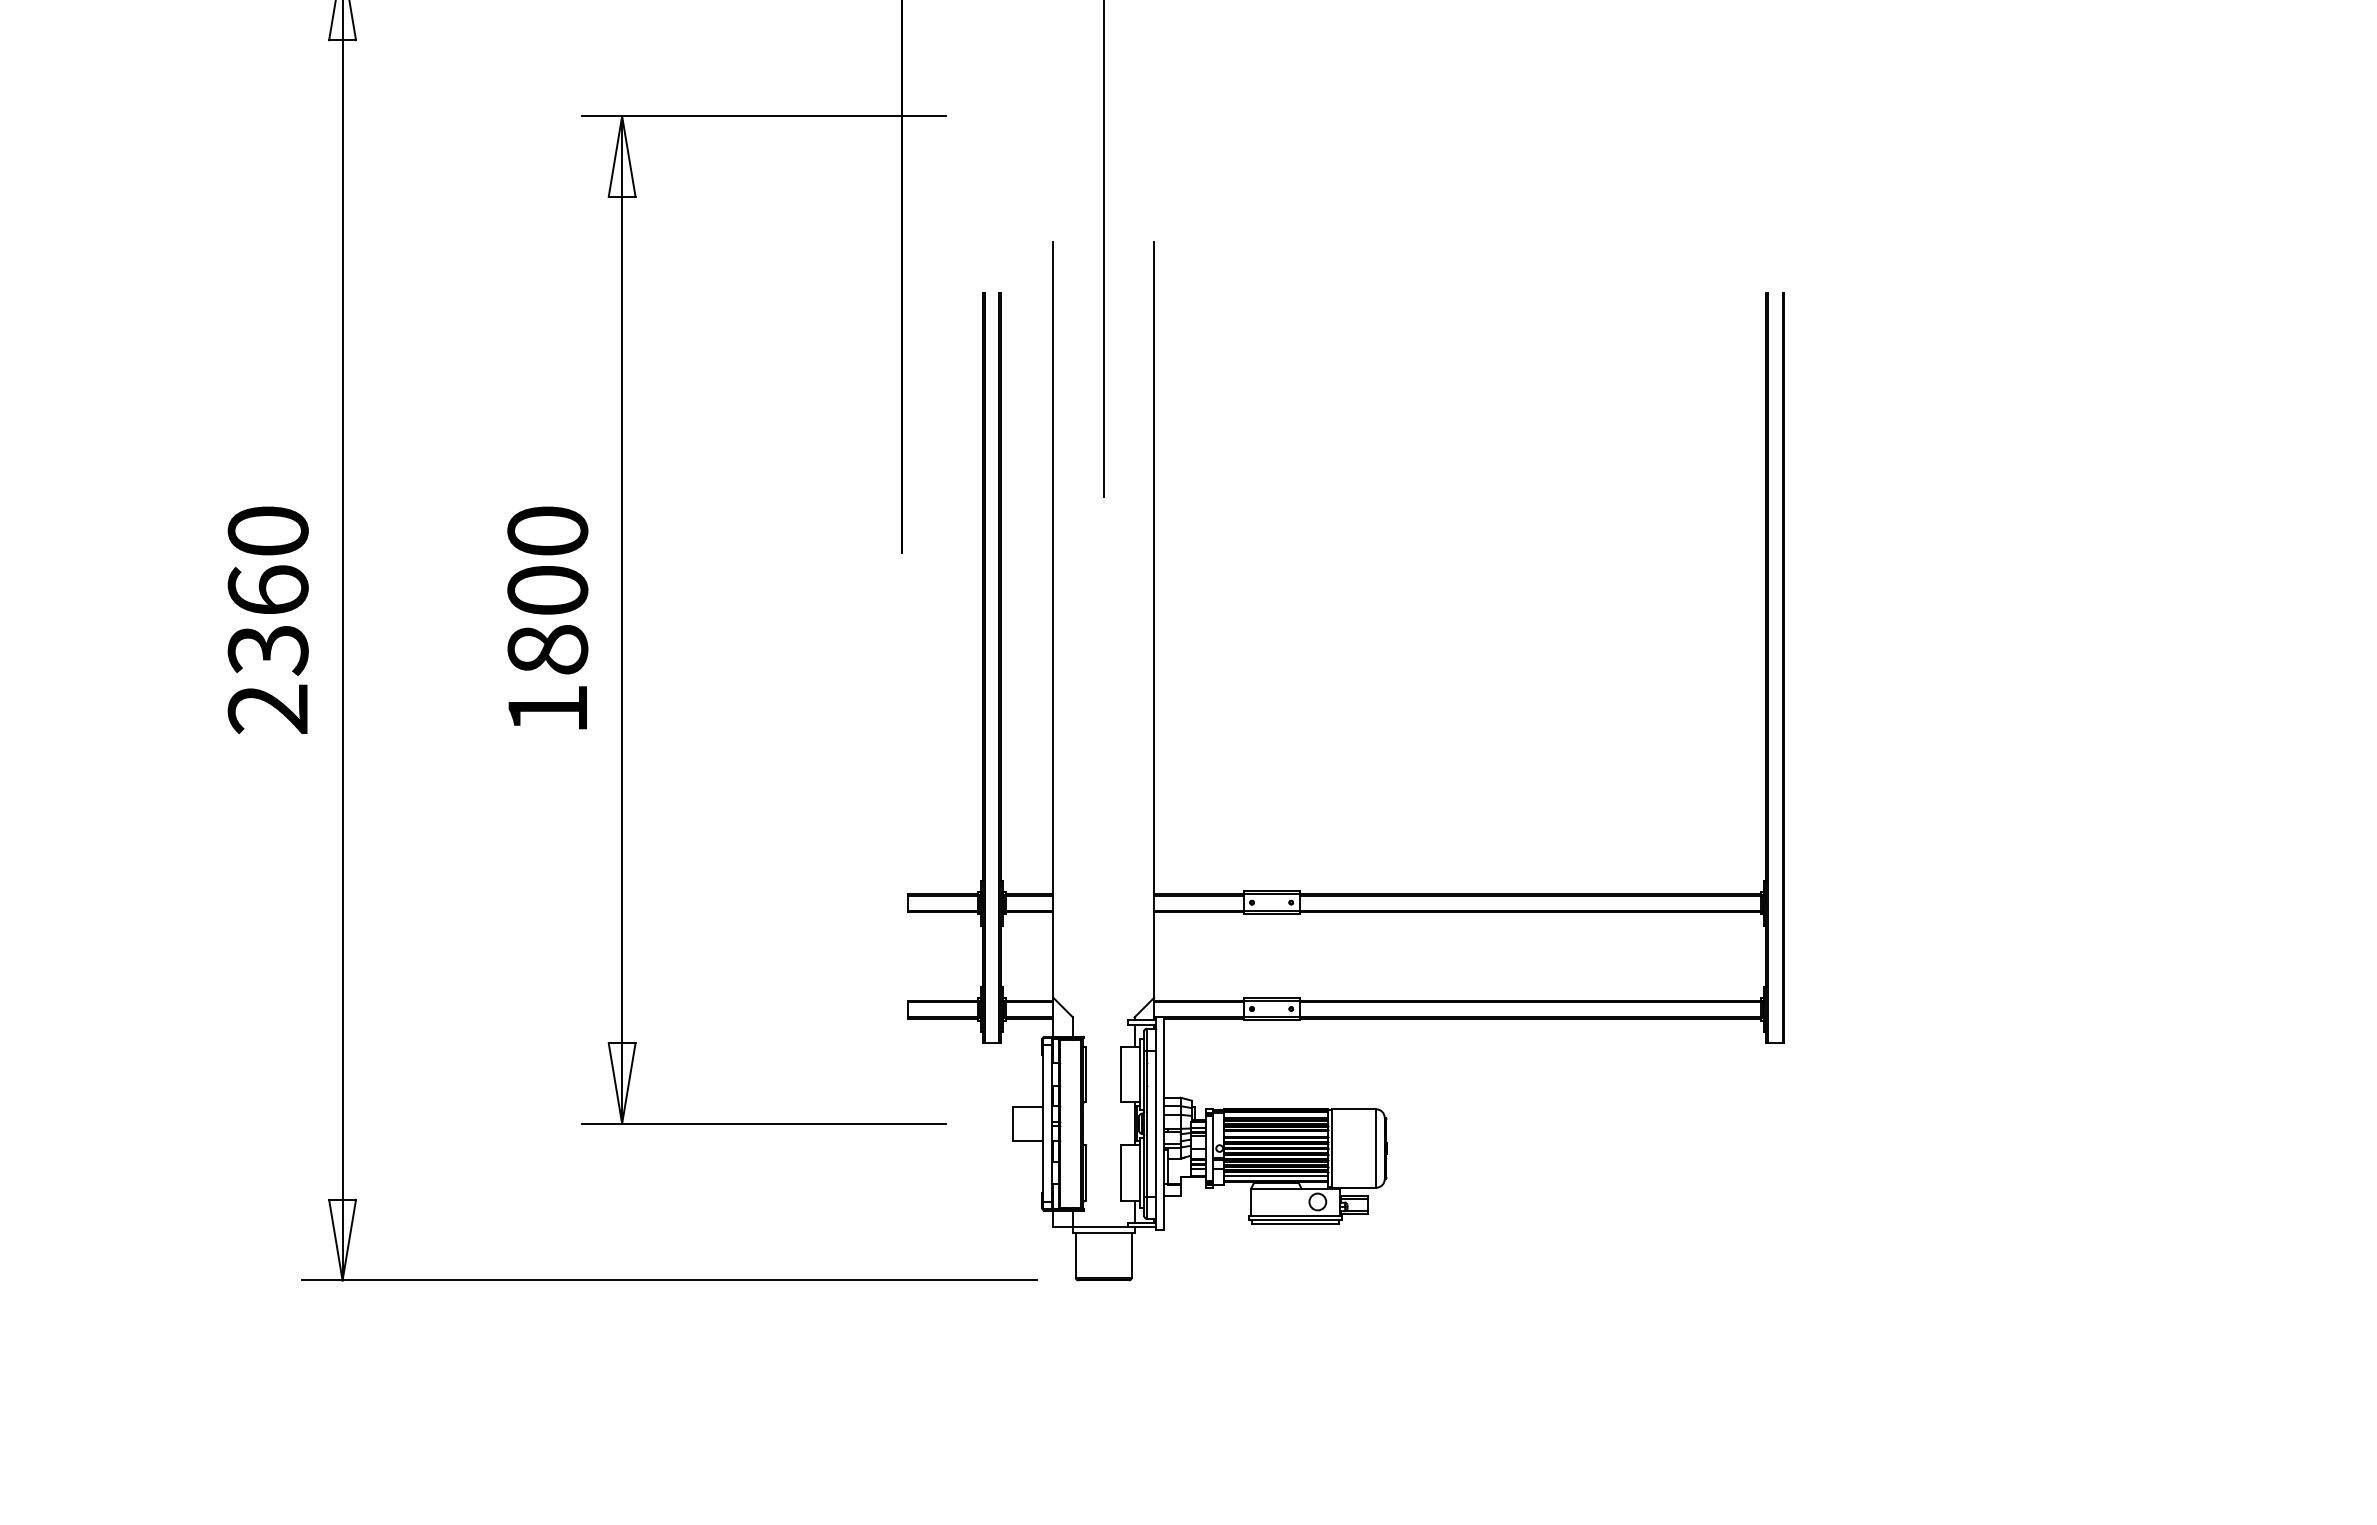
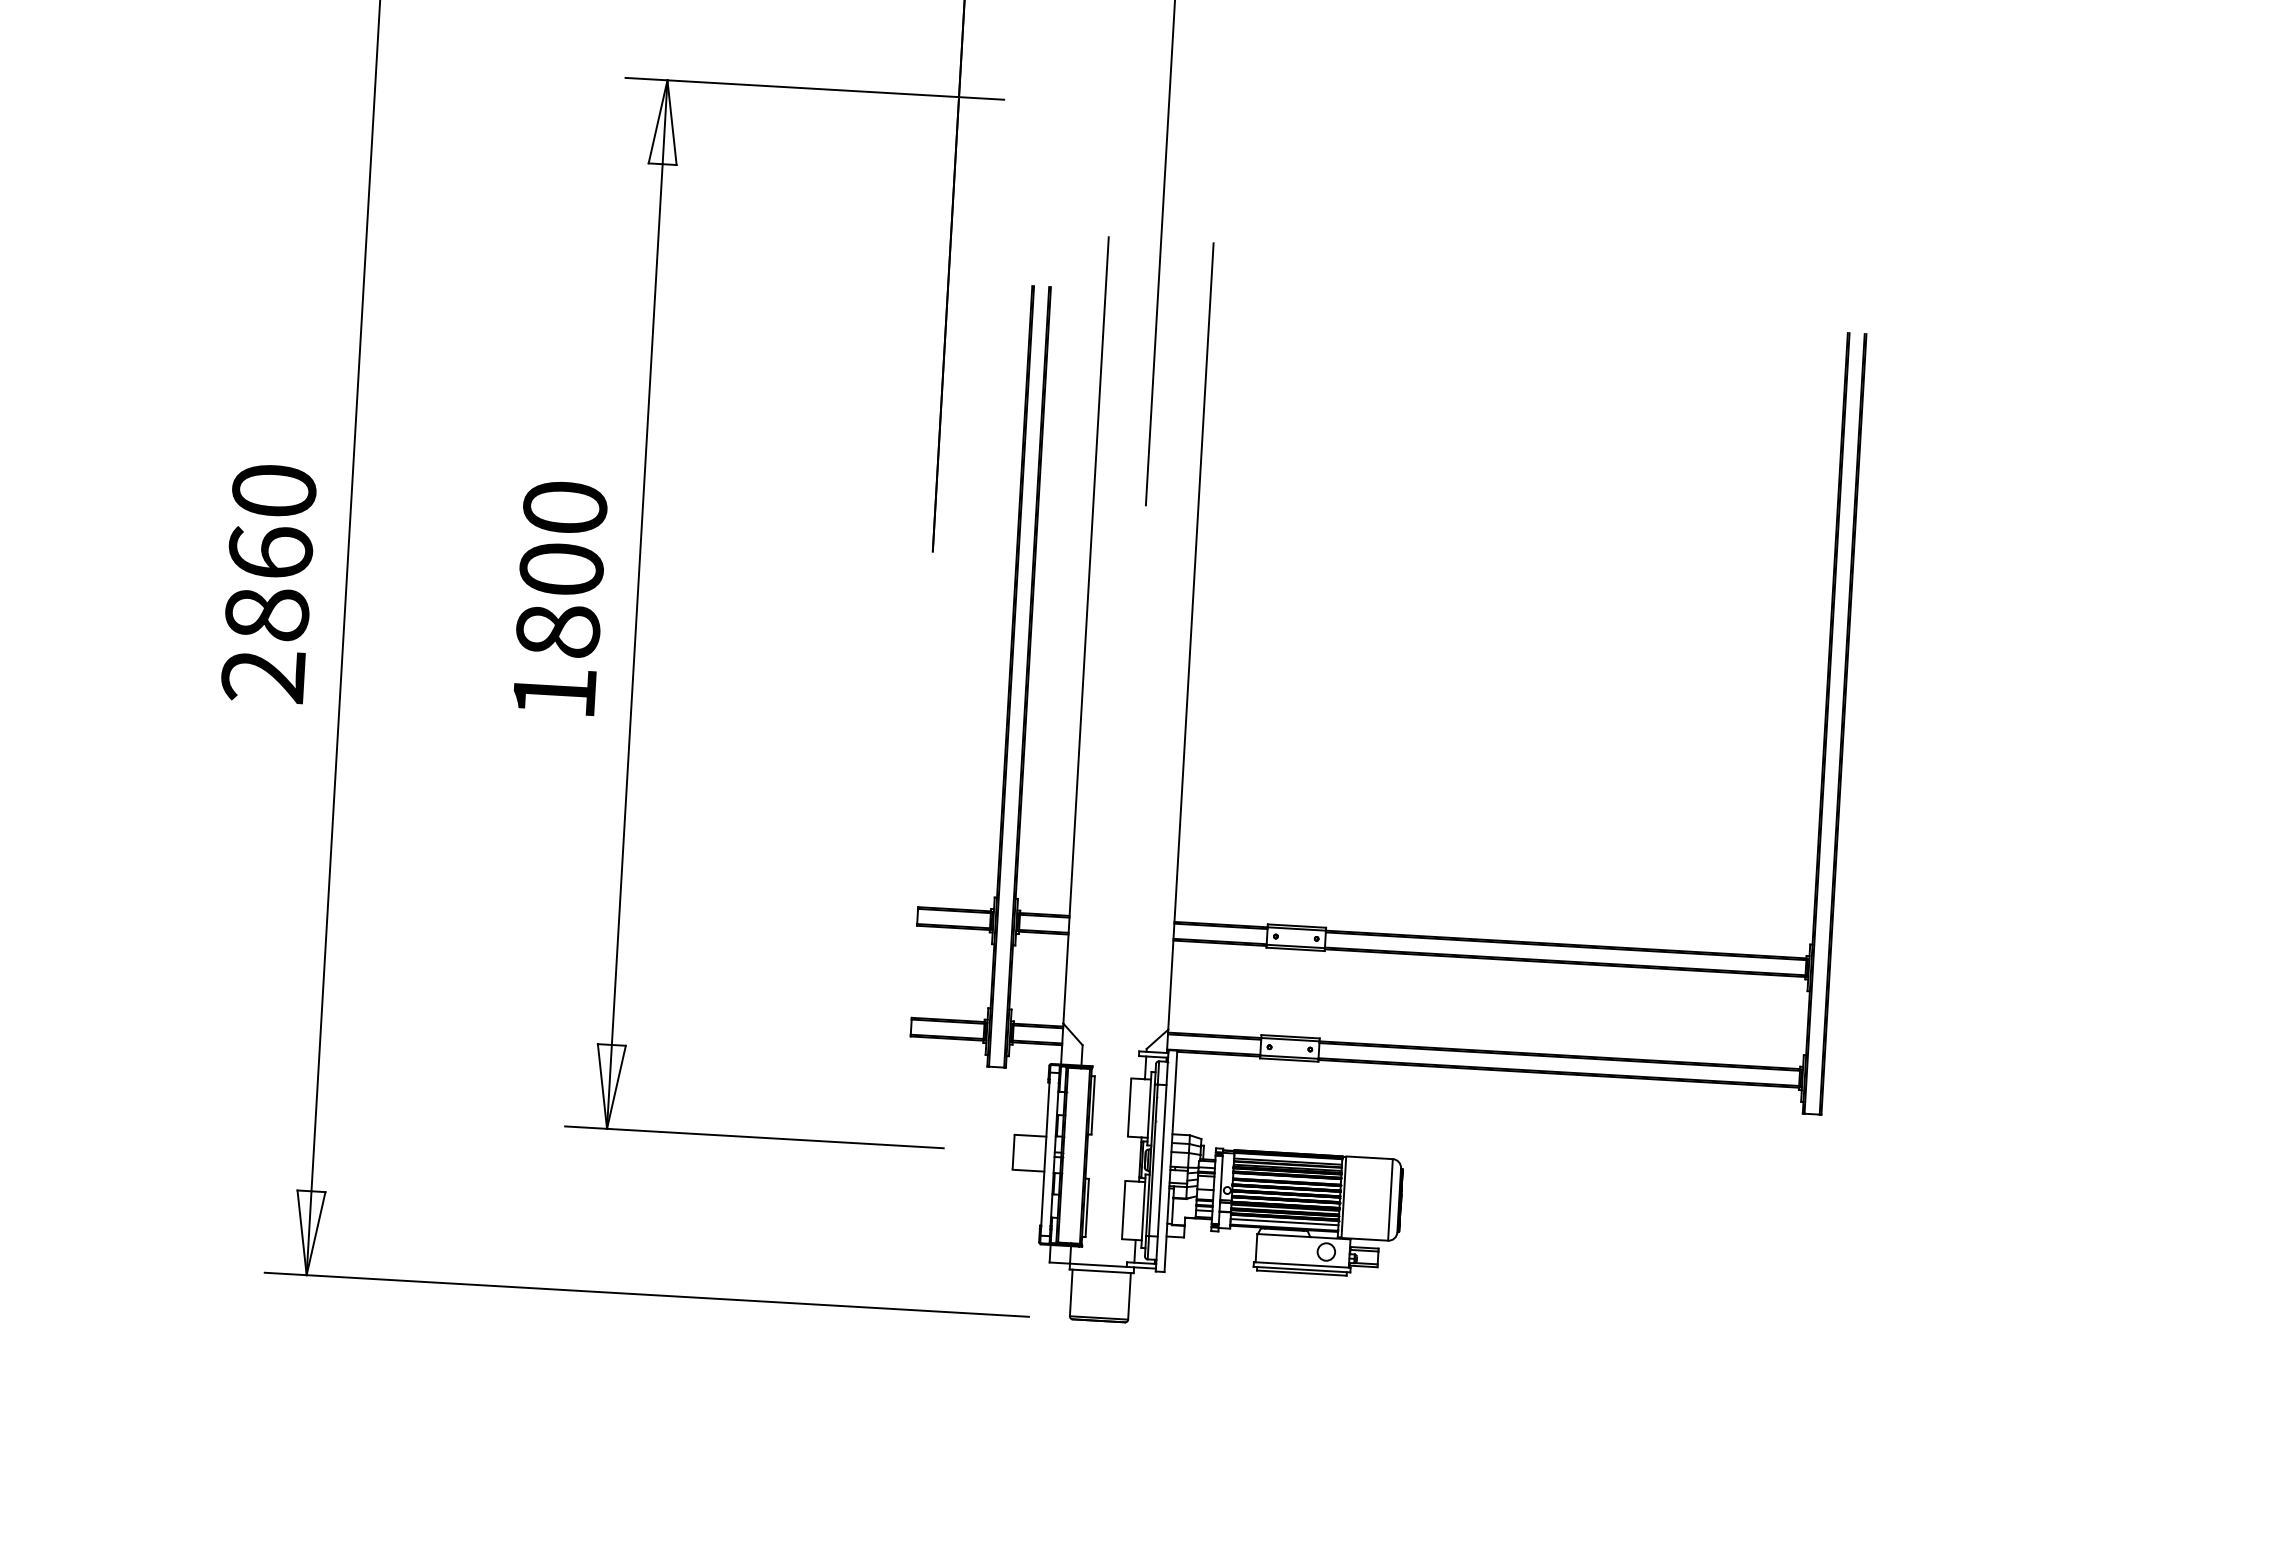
text: (267, 650) -> (266, 615), 2360 -> 2860

